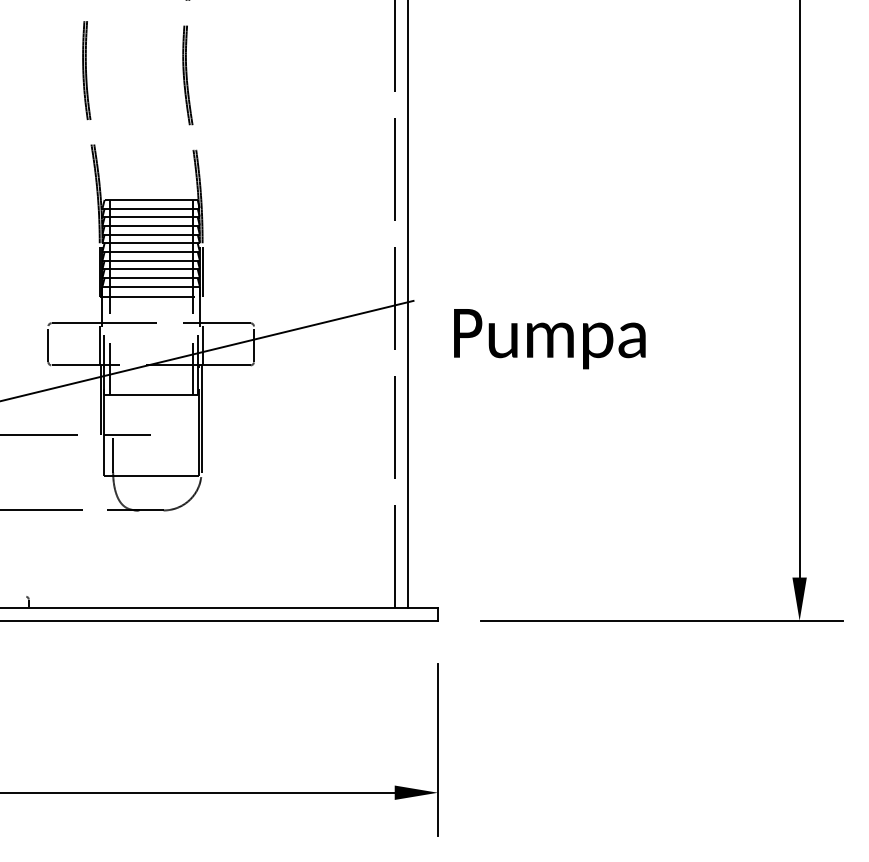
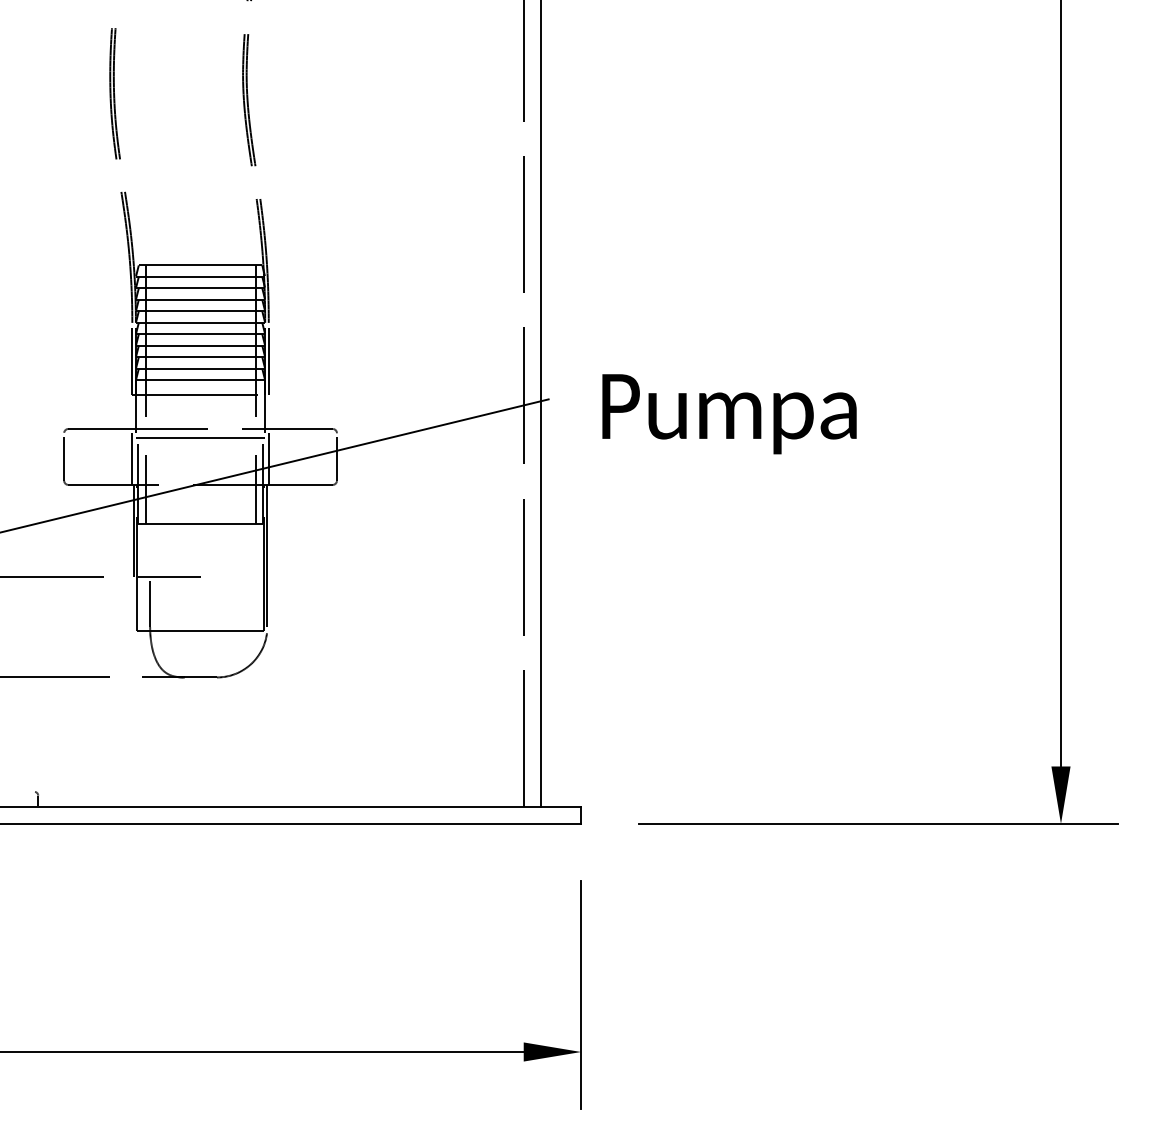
line: (150, 329) -> (199, 437), added
text: (549, 339) -> (729, 414), moved

